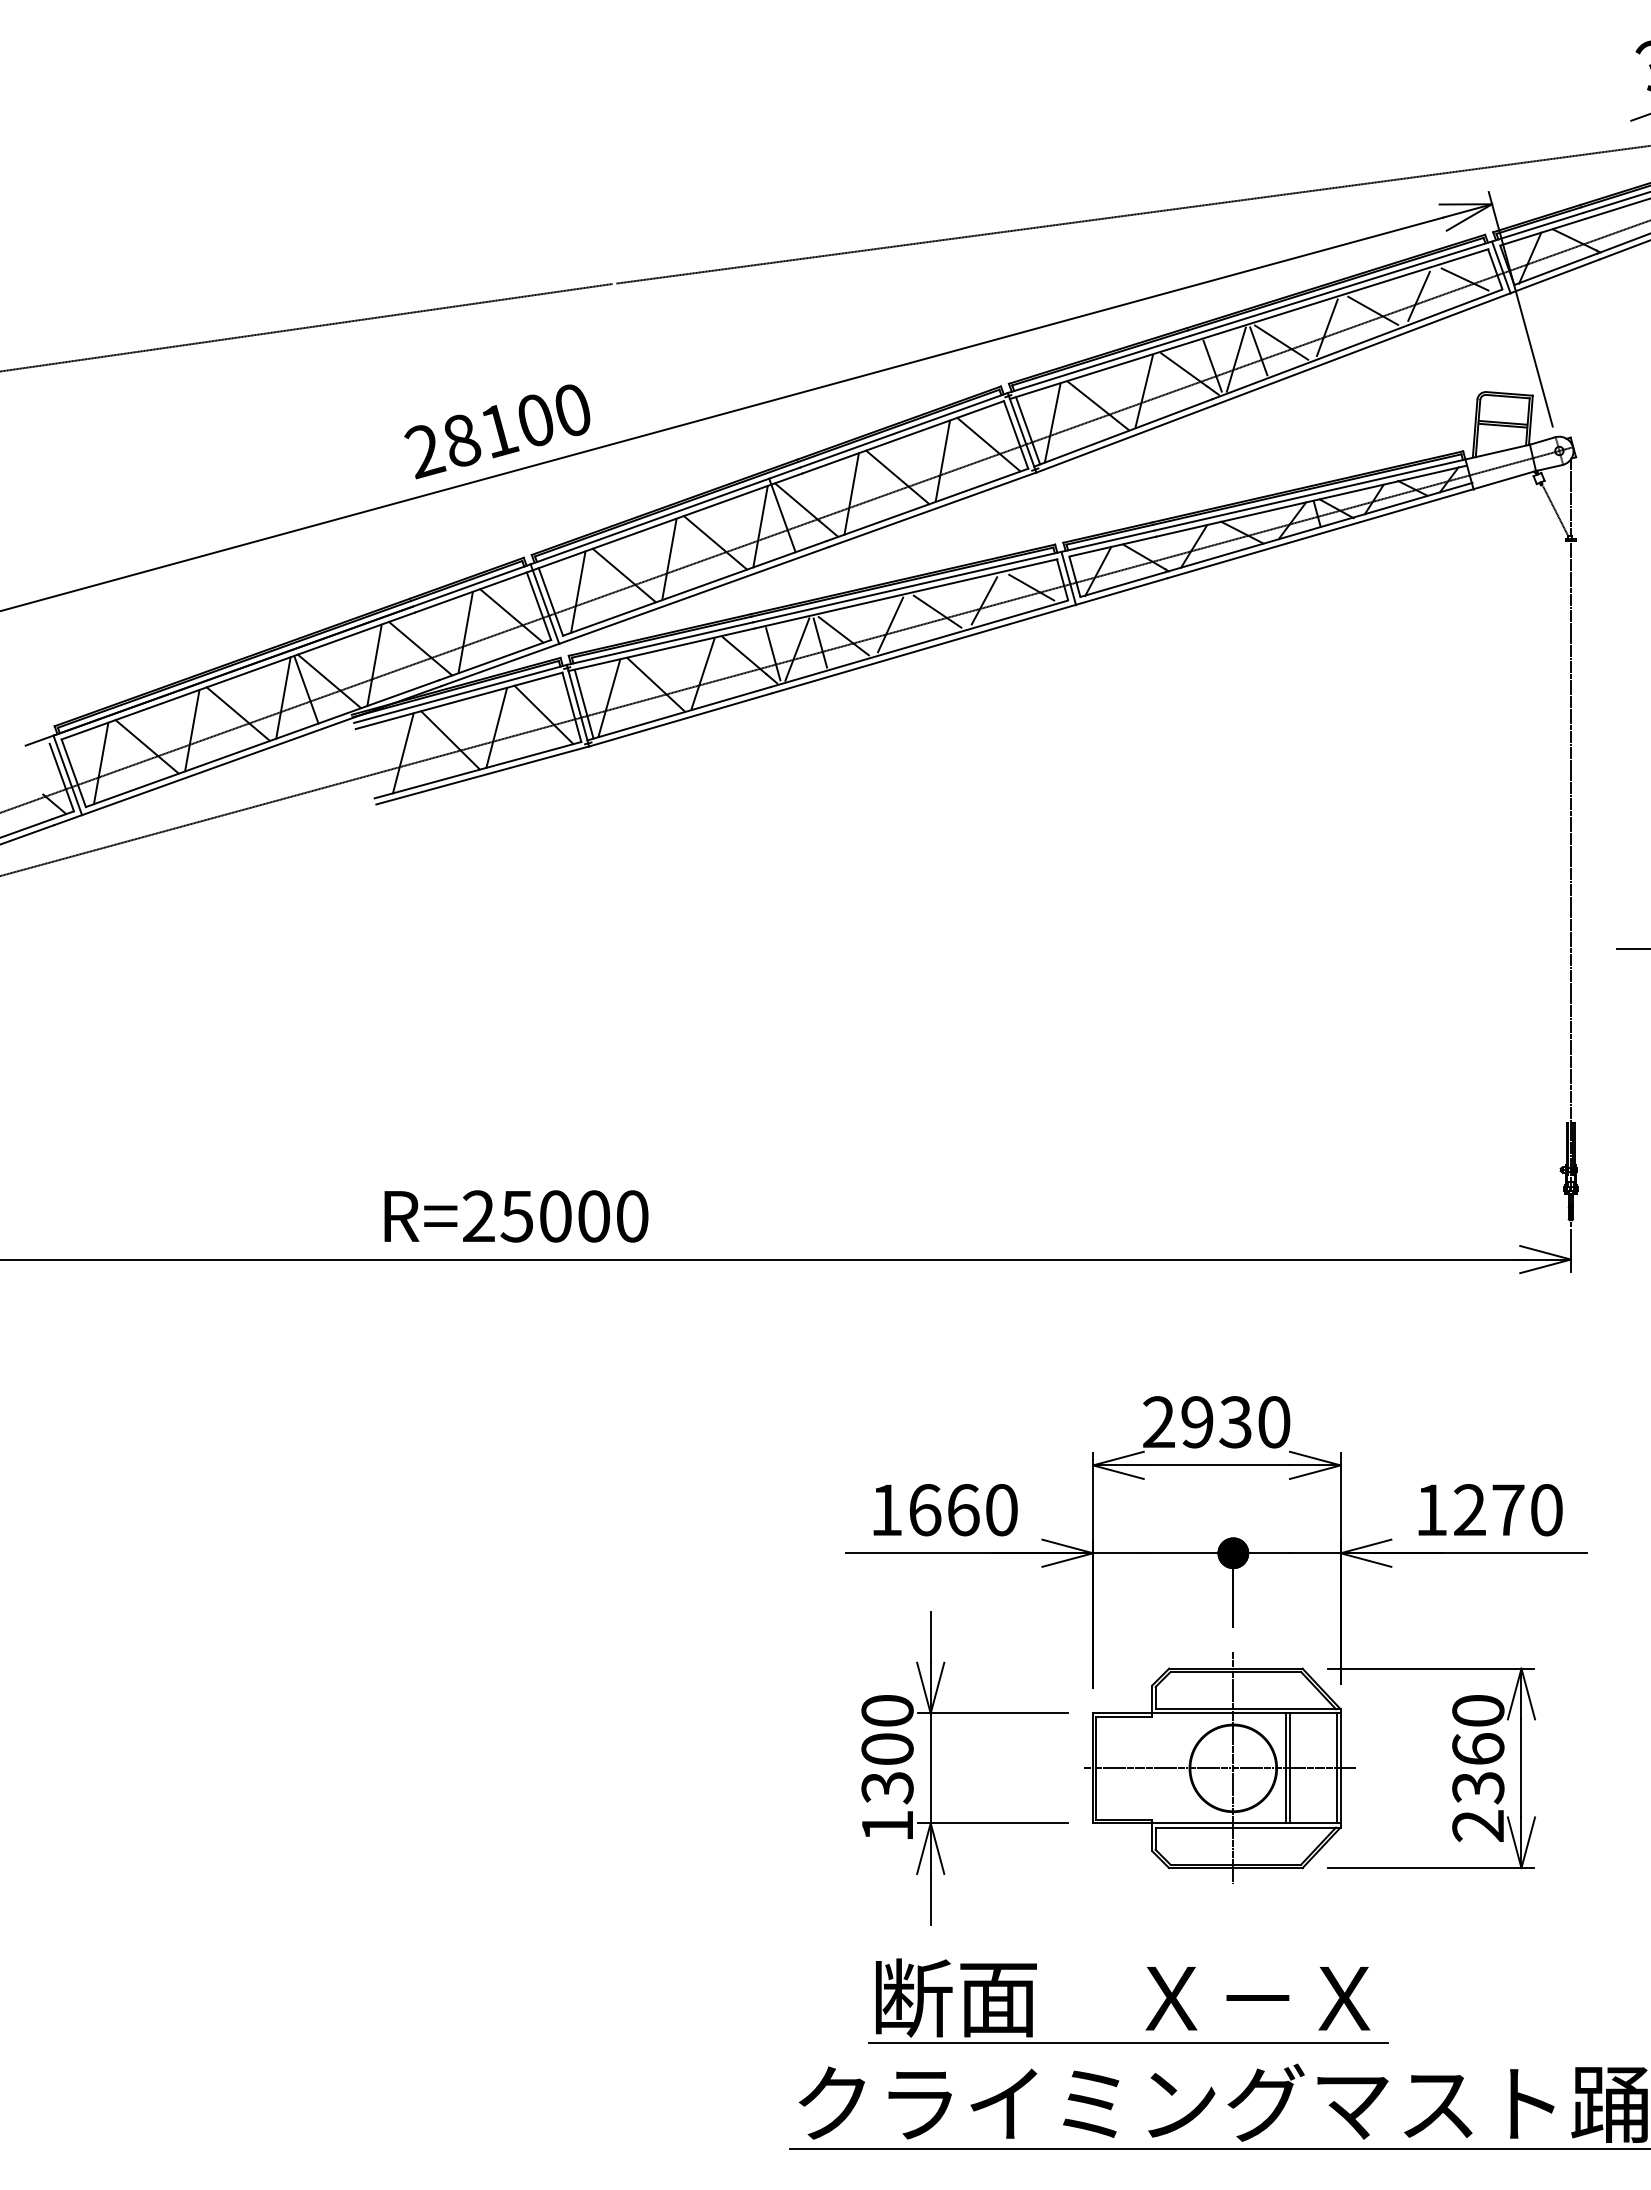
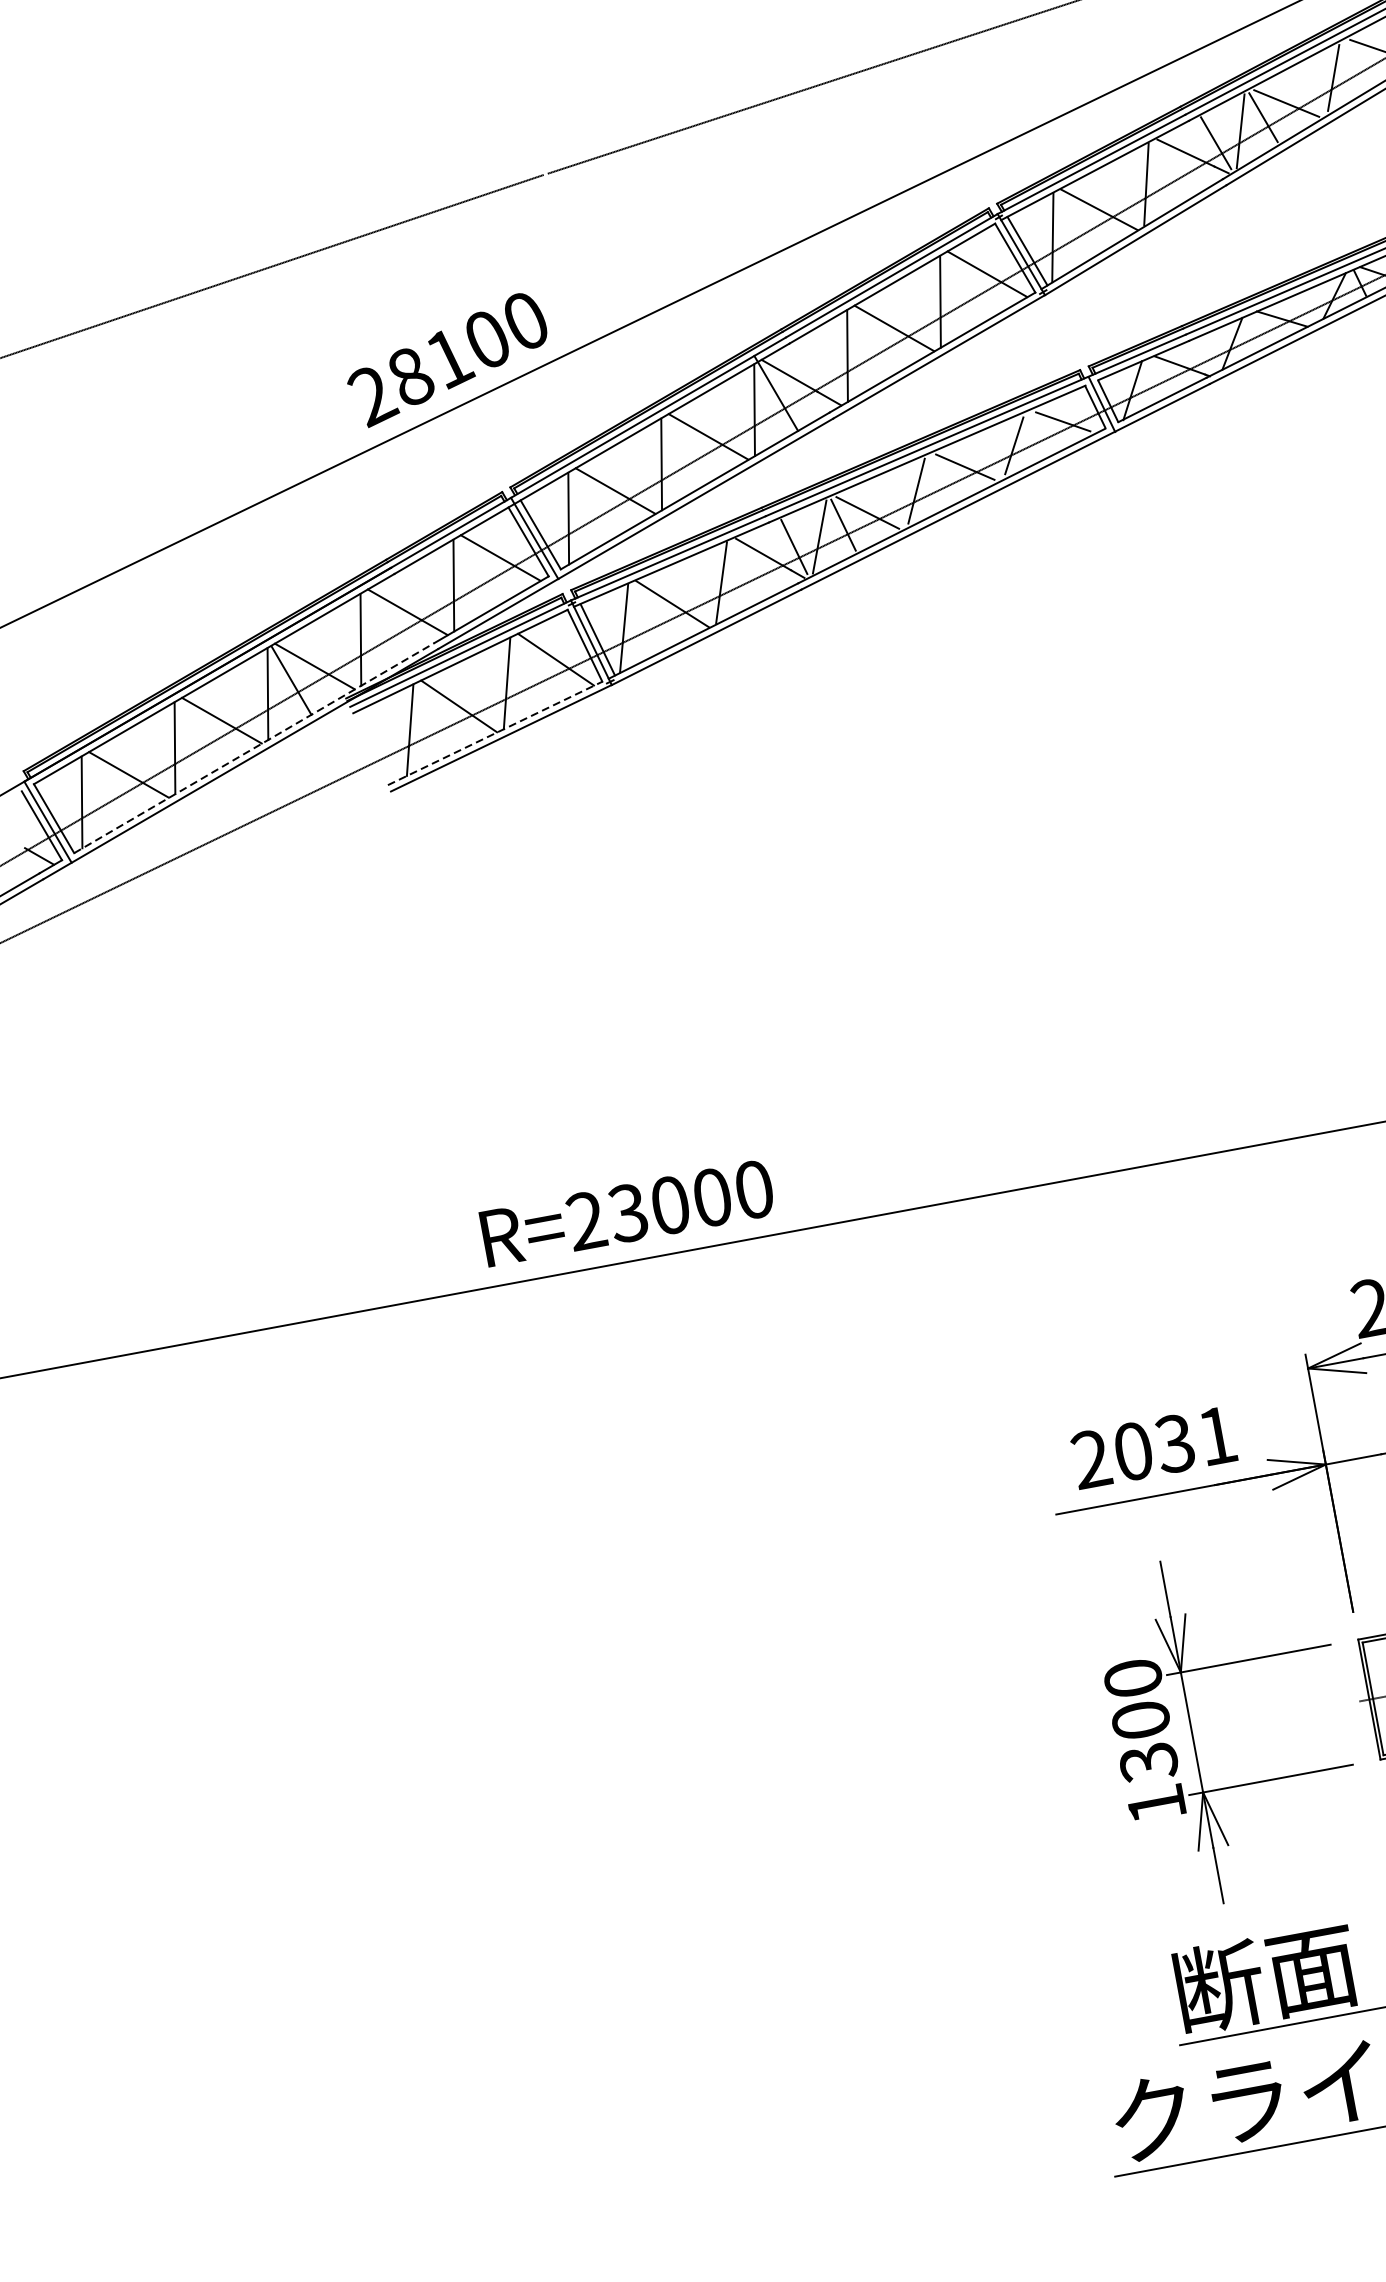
line: (262, 743) -> (254, 747), solid -> dashed
line: (478, 770) -> (495, 733), solid -> dashed
text: (516, 1216) -> (627, 1213), R=25000 -> R=23000
text: (943, 1510) -> (1153, 1448), 1660 -> 2031

